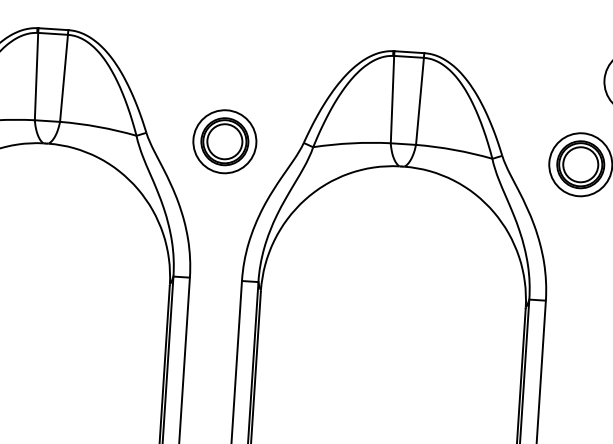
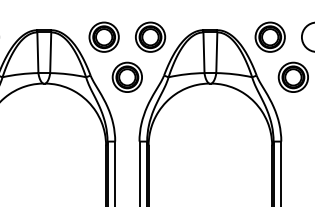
part: (179, 50) -> (103, 36), added
part: (280, 57) -> (150, 36), added
part: (535, 73) -> (269, 36), added

